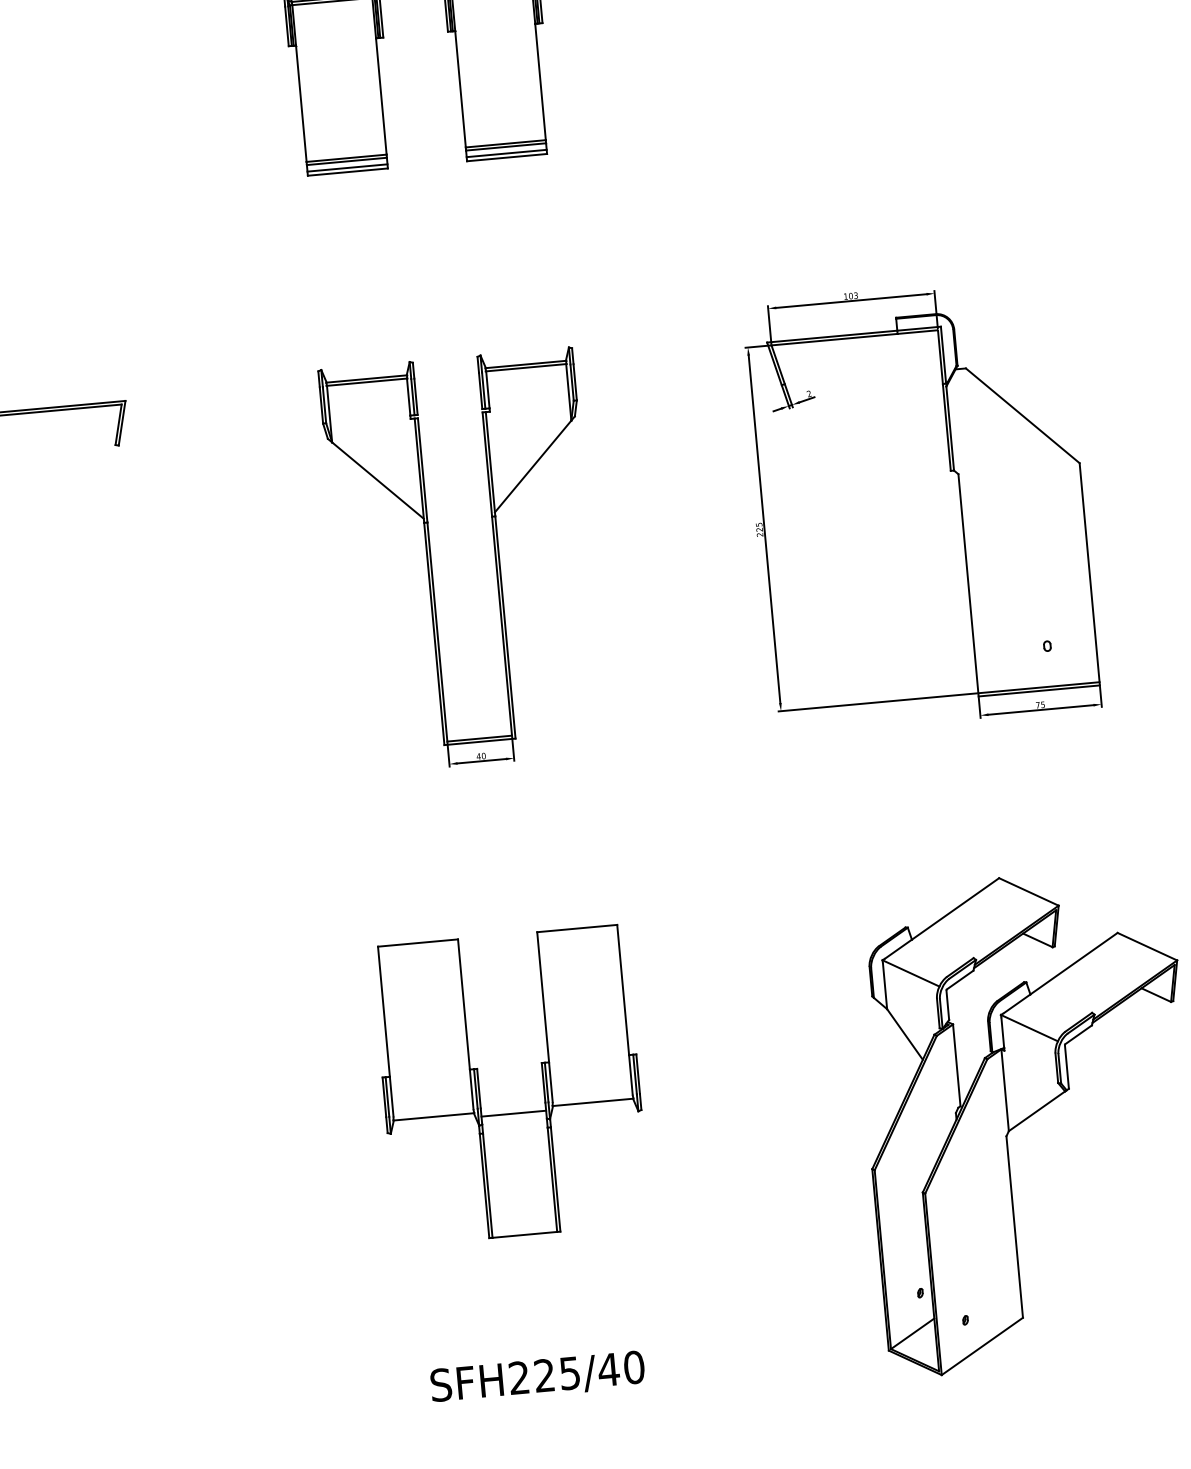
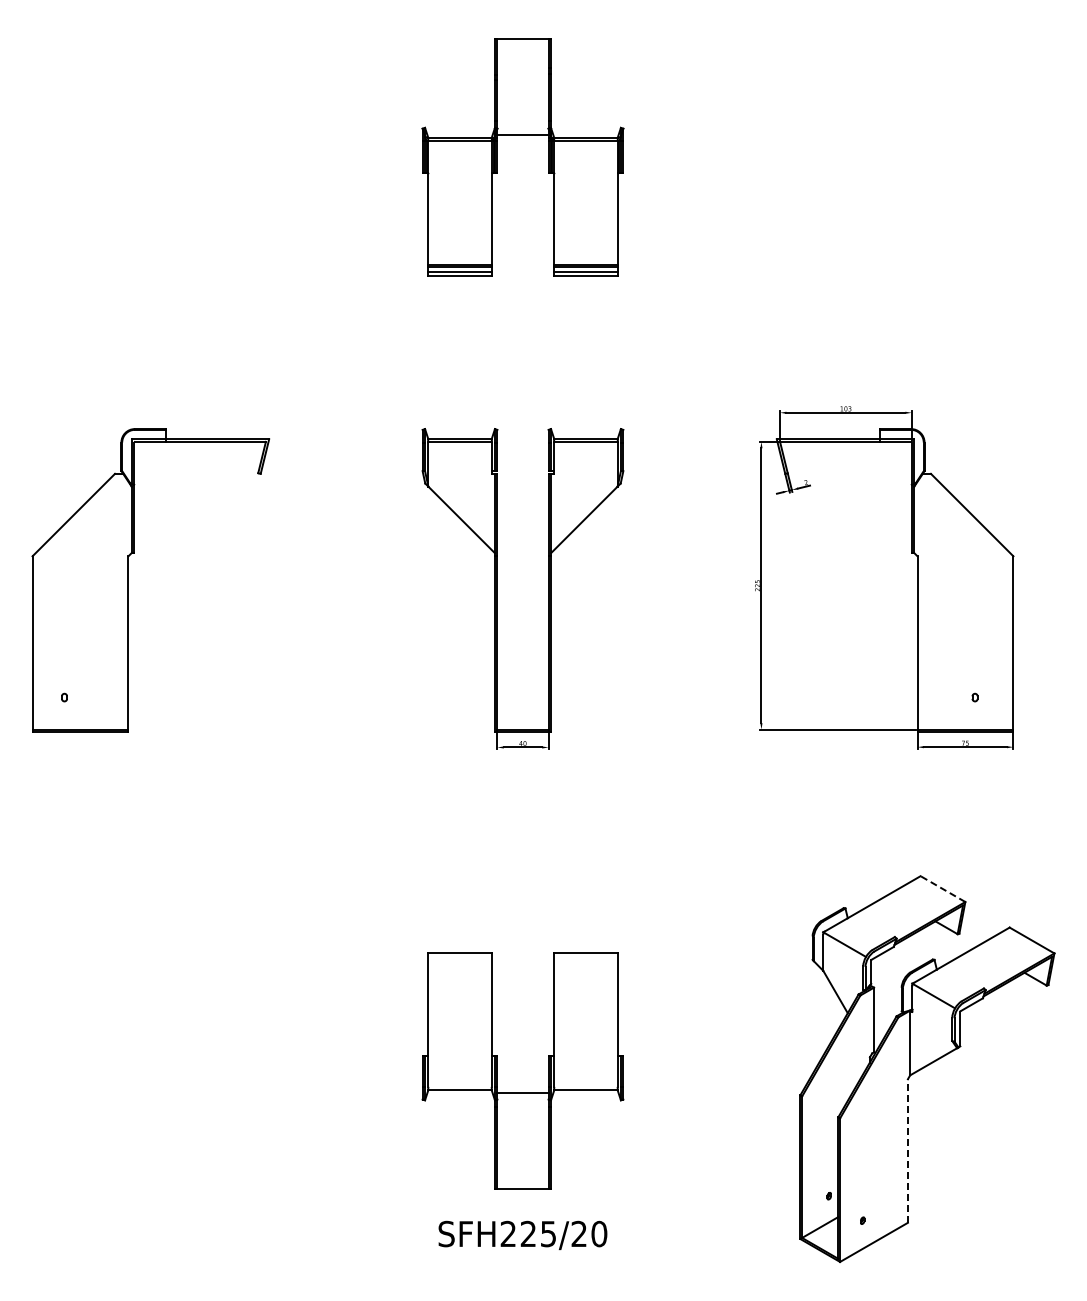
line: (1028, 892) -> (942, 889), solid -> dashed
part: (513, 1112) -> (522, 1092), moved
line: (1014, 1227) -> (907, 1151), solid -> dashed
text: (607, 1369) -> (578, 1233), SFH225/40 -> SFH225/20

